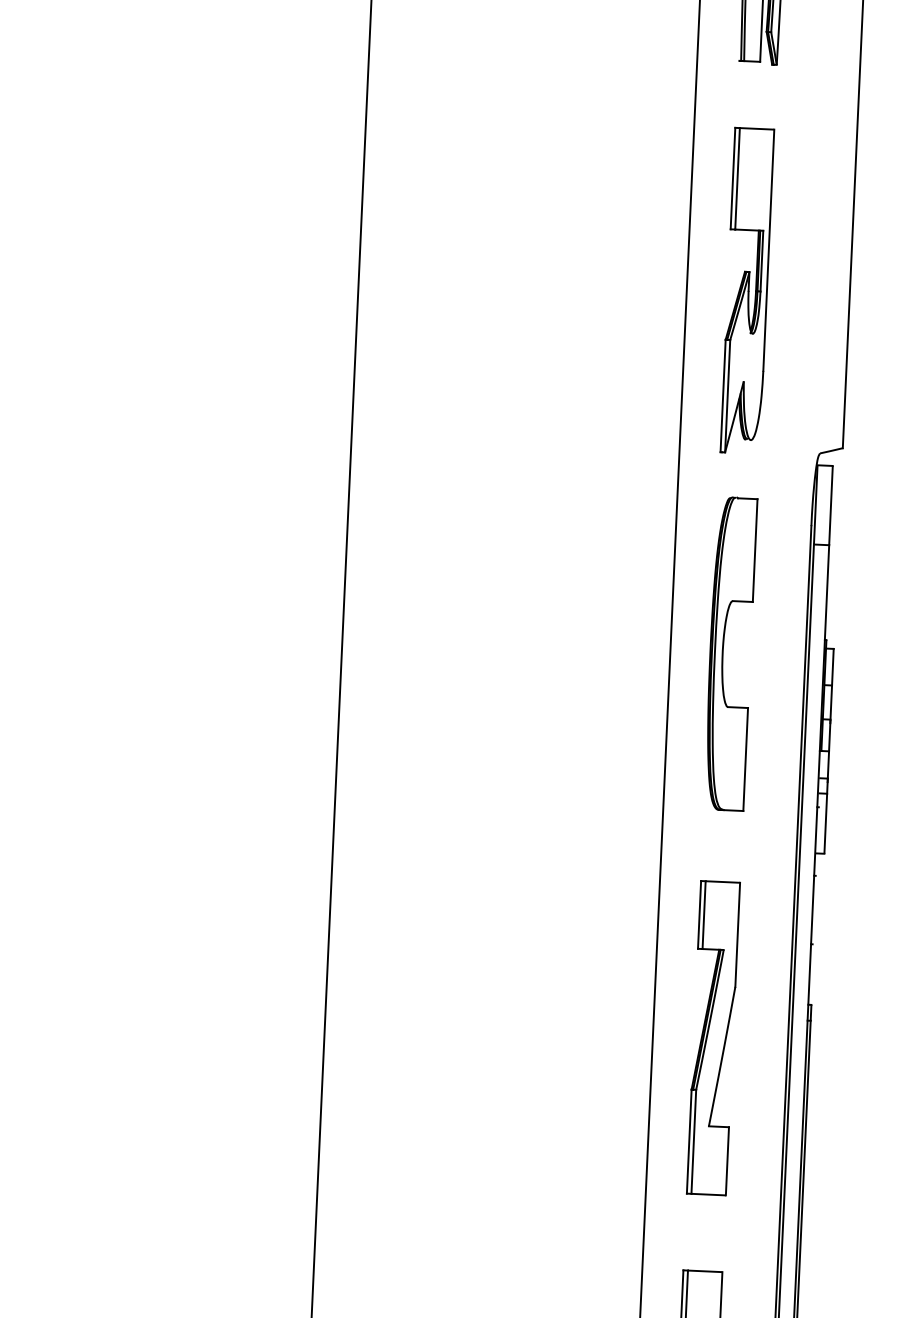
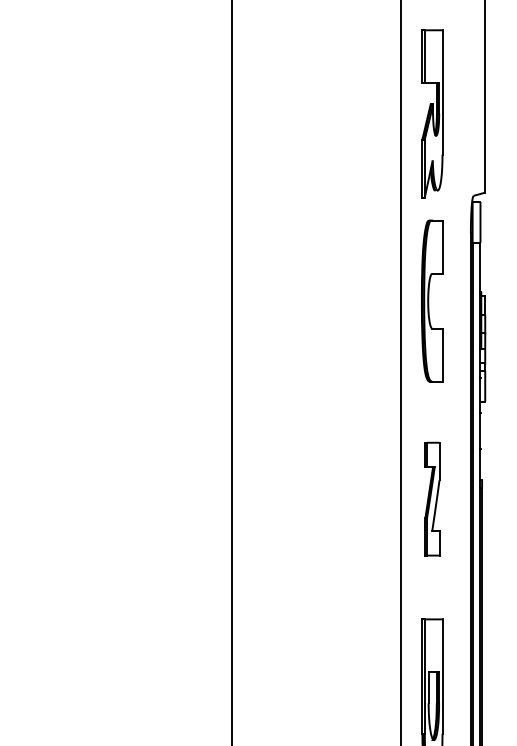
part: (713, 1036) -> (432, 498), size x0.7

